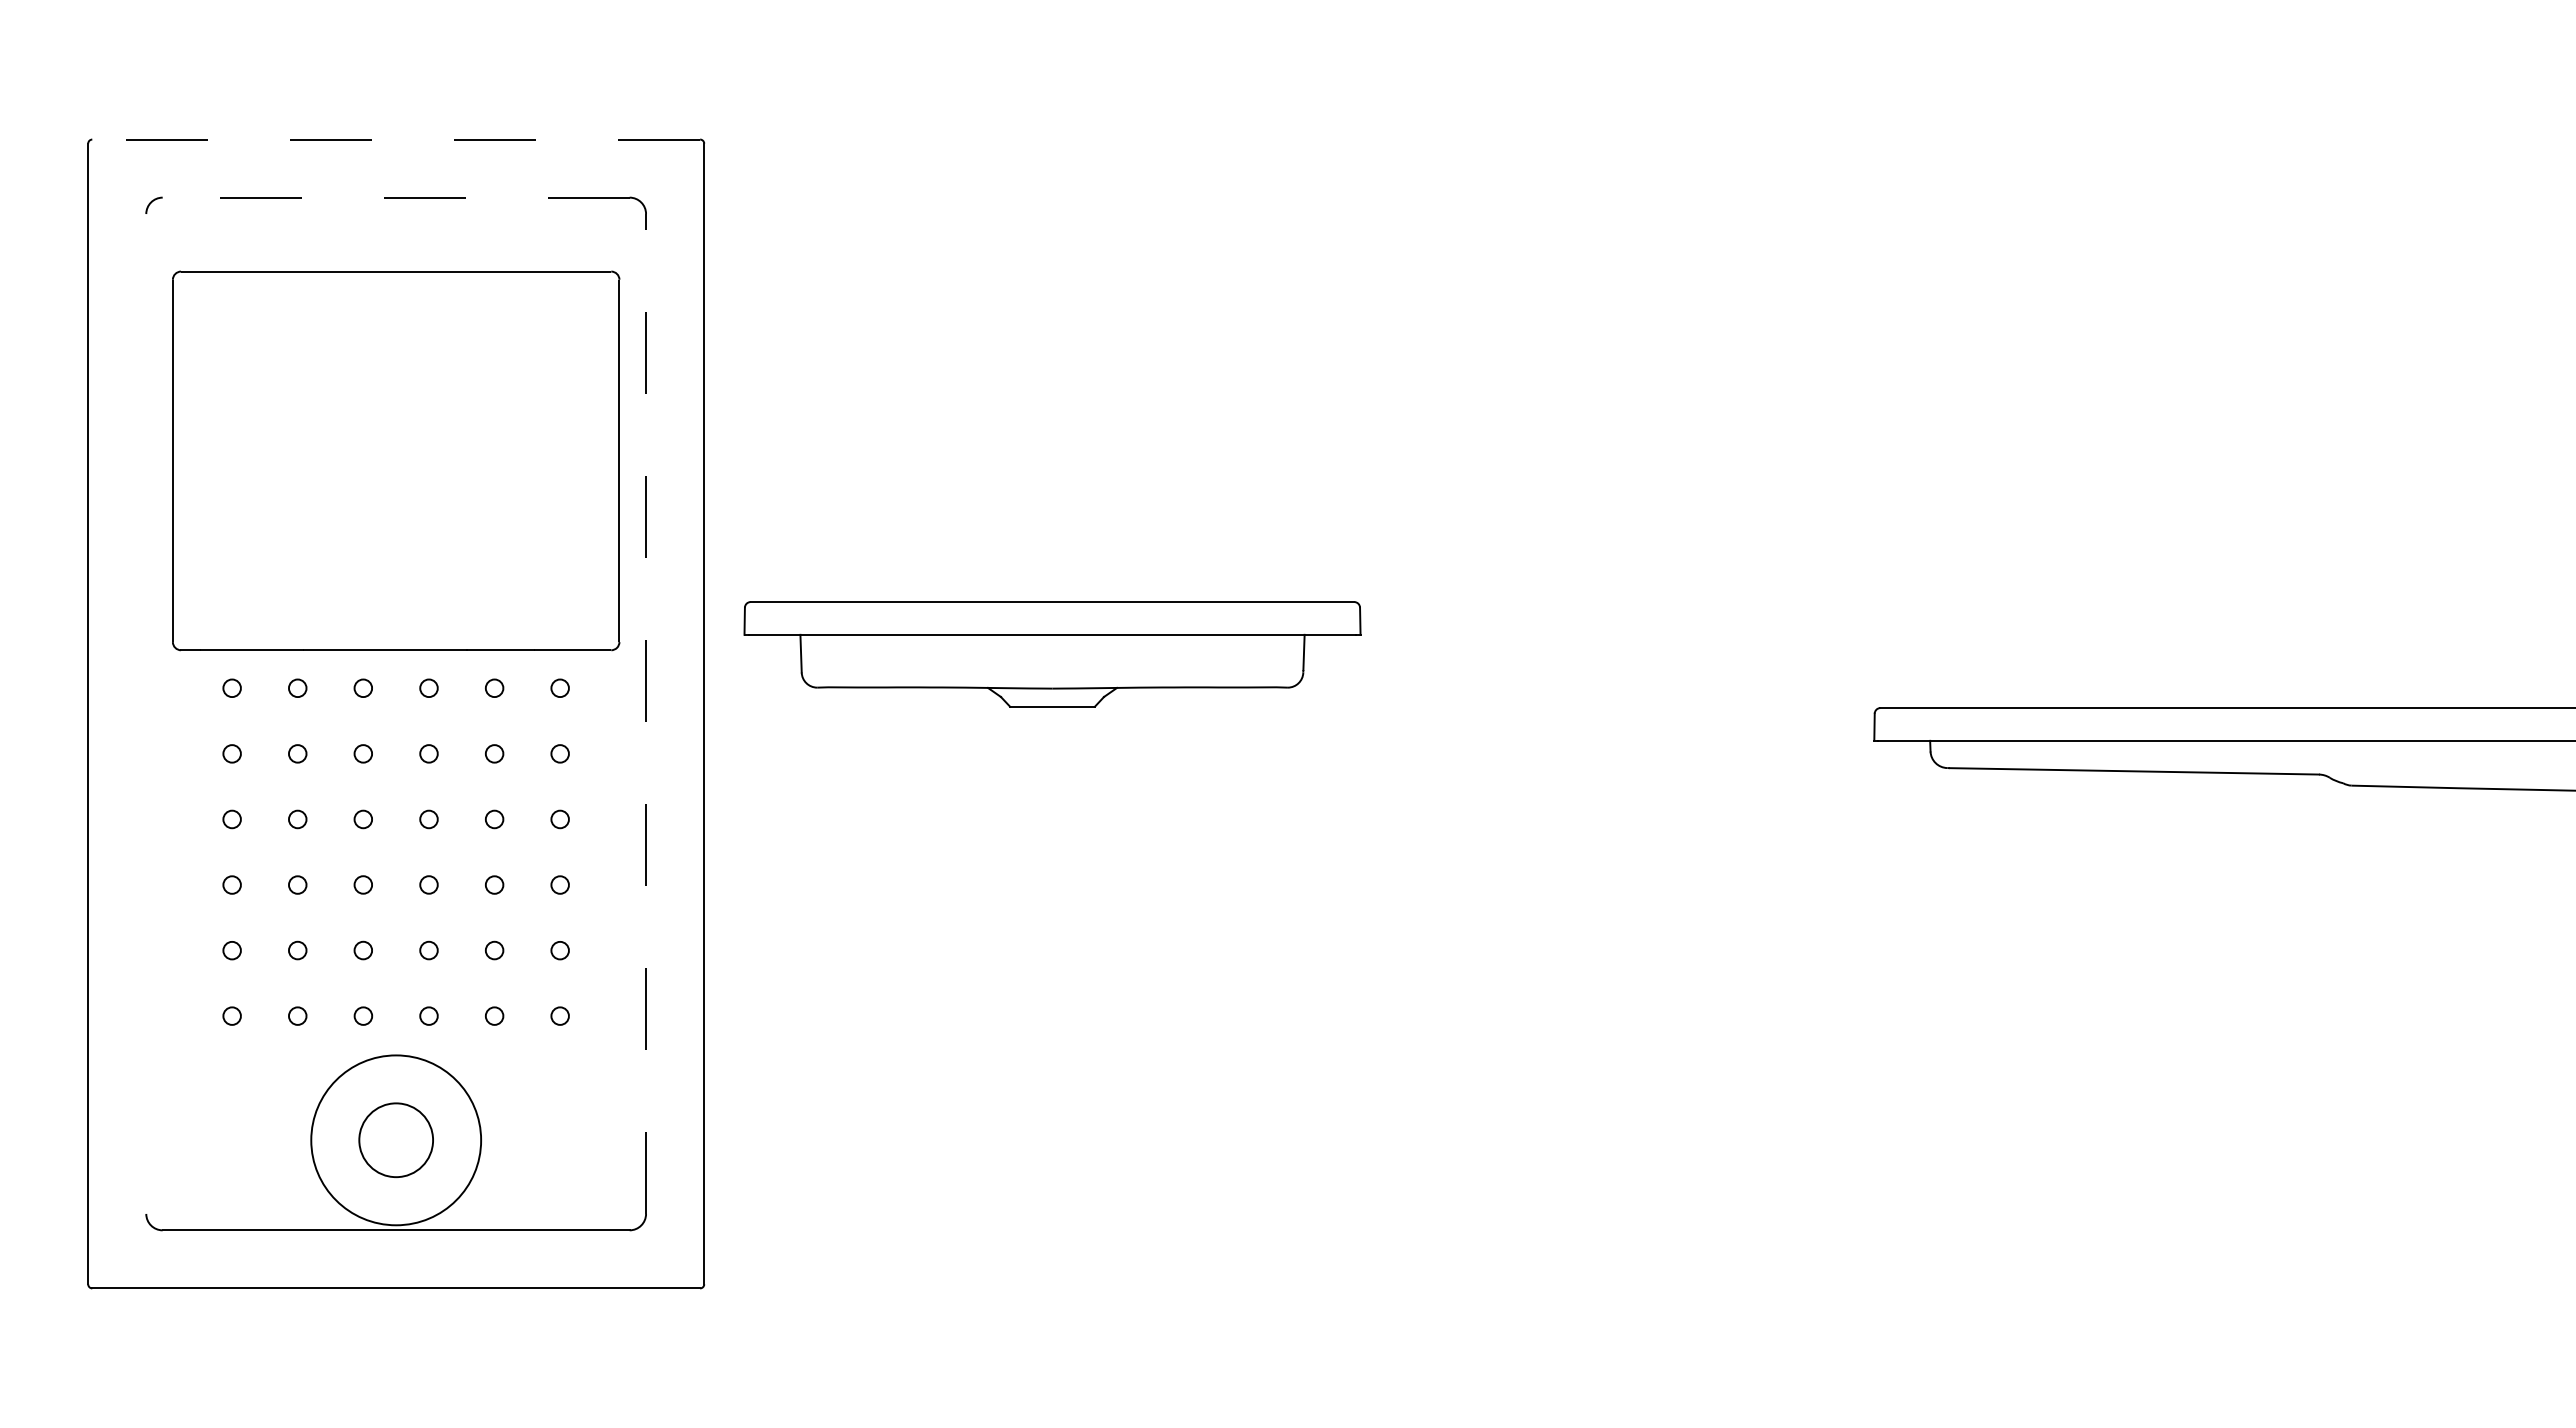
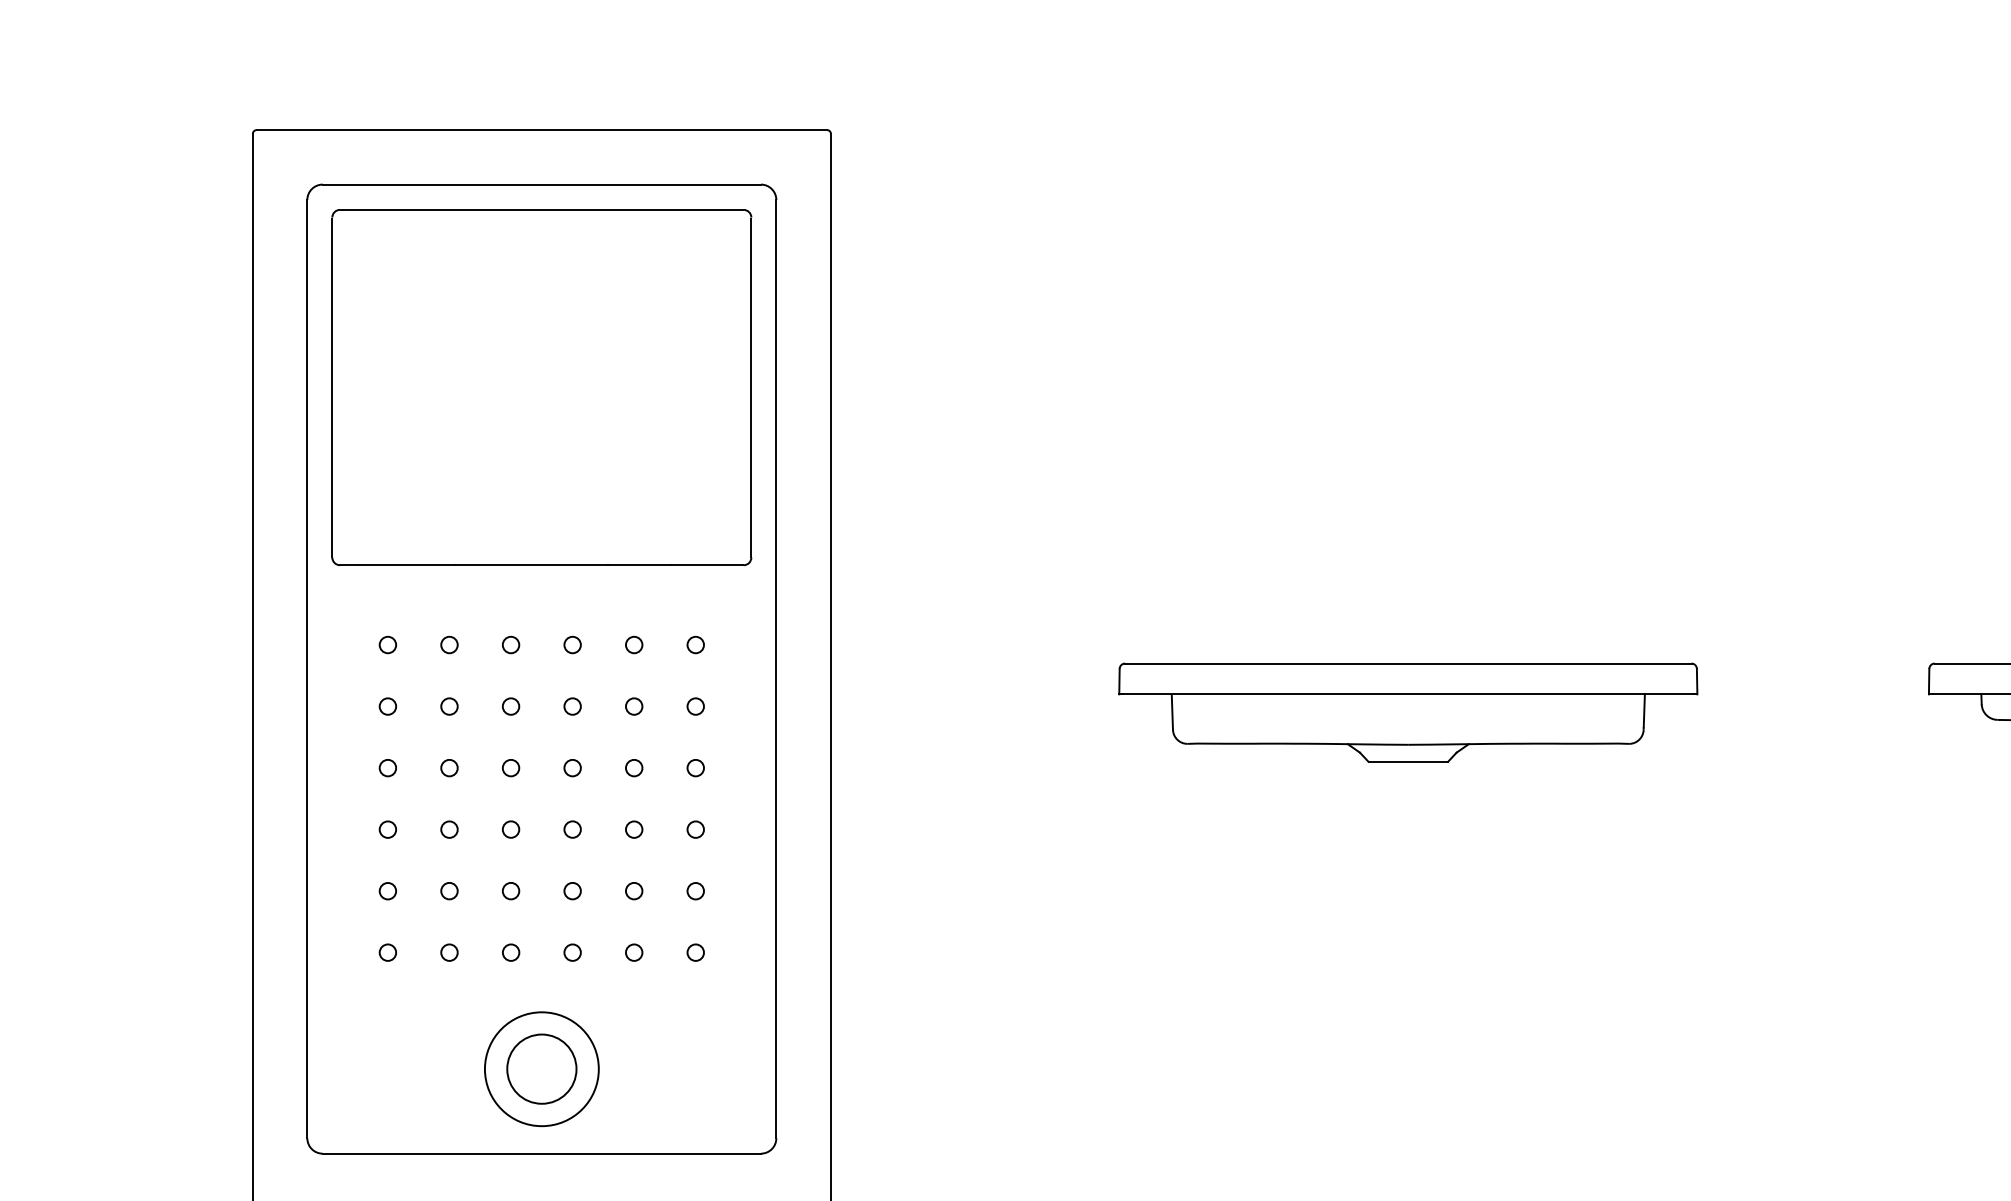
line: (396, 139) -> (542, 130), dashed -> solid
line: (395, 197) -> (541, 184), dashed -> solid
part: (396, 460) -> (542, 387), moved
part: (1052, 654) -> (1408, 712), moved
line: (146, 713) -> (307, 668), added
line: (646, 714) -> (776, 669), dashed -> solid
circle: (395, 1140) -> (541, 1069), size x0.71

